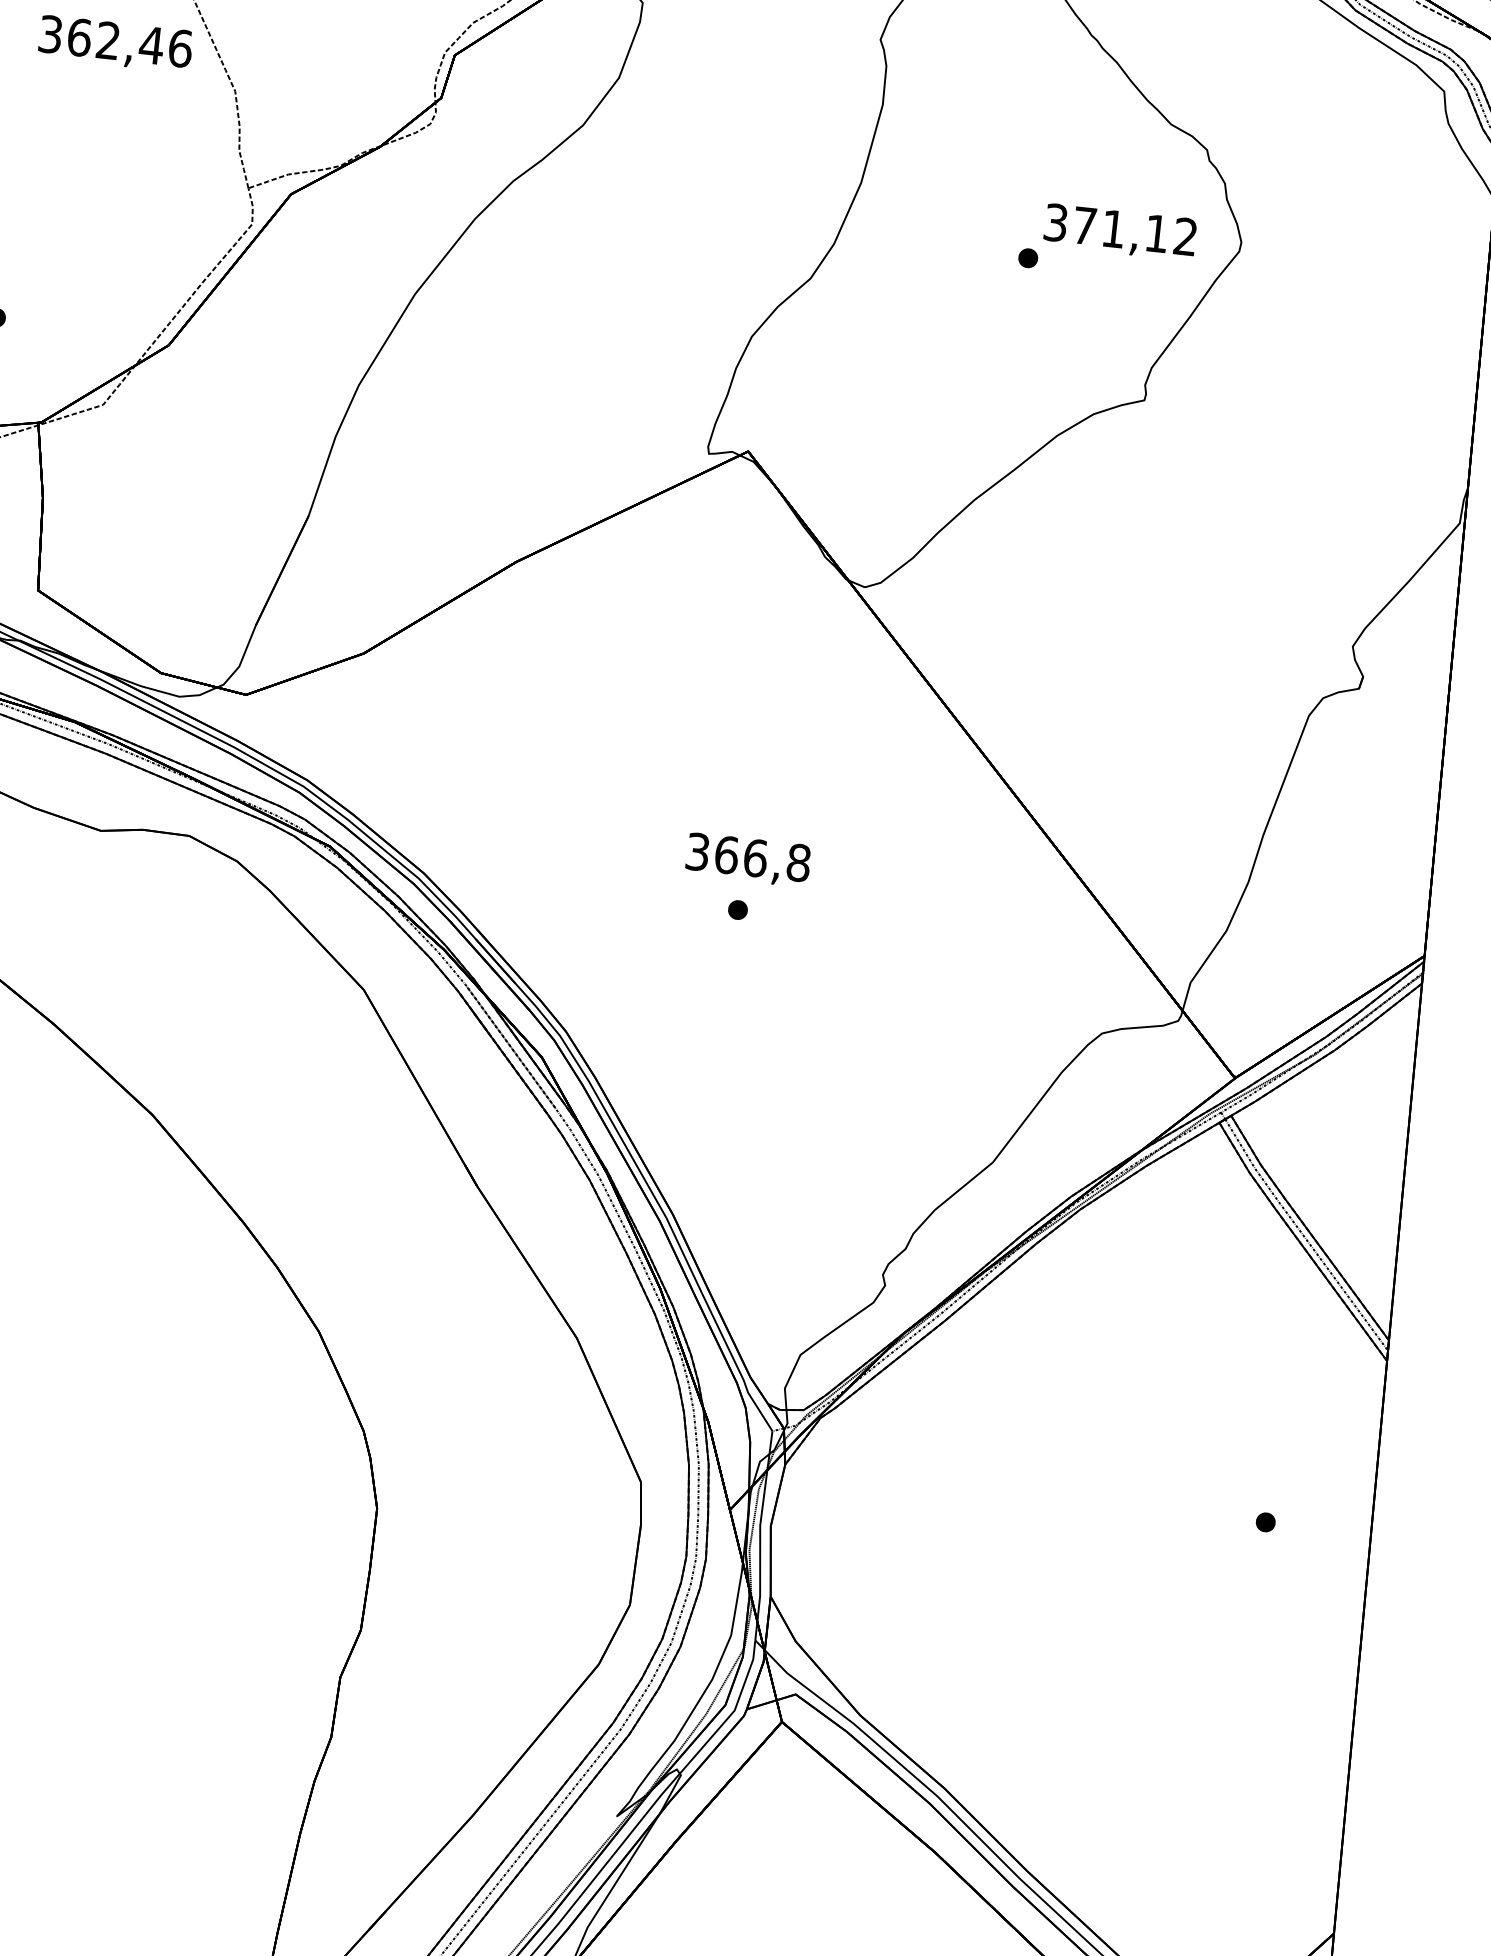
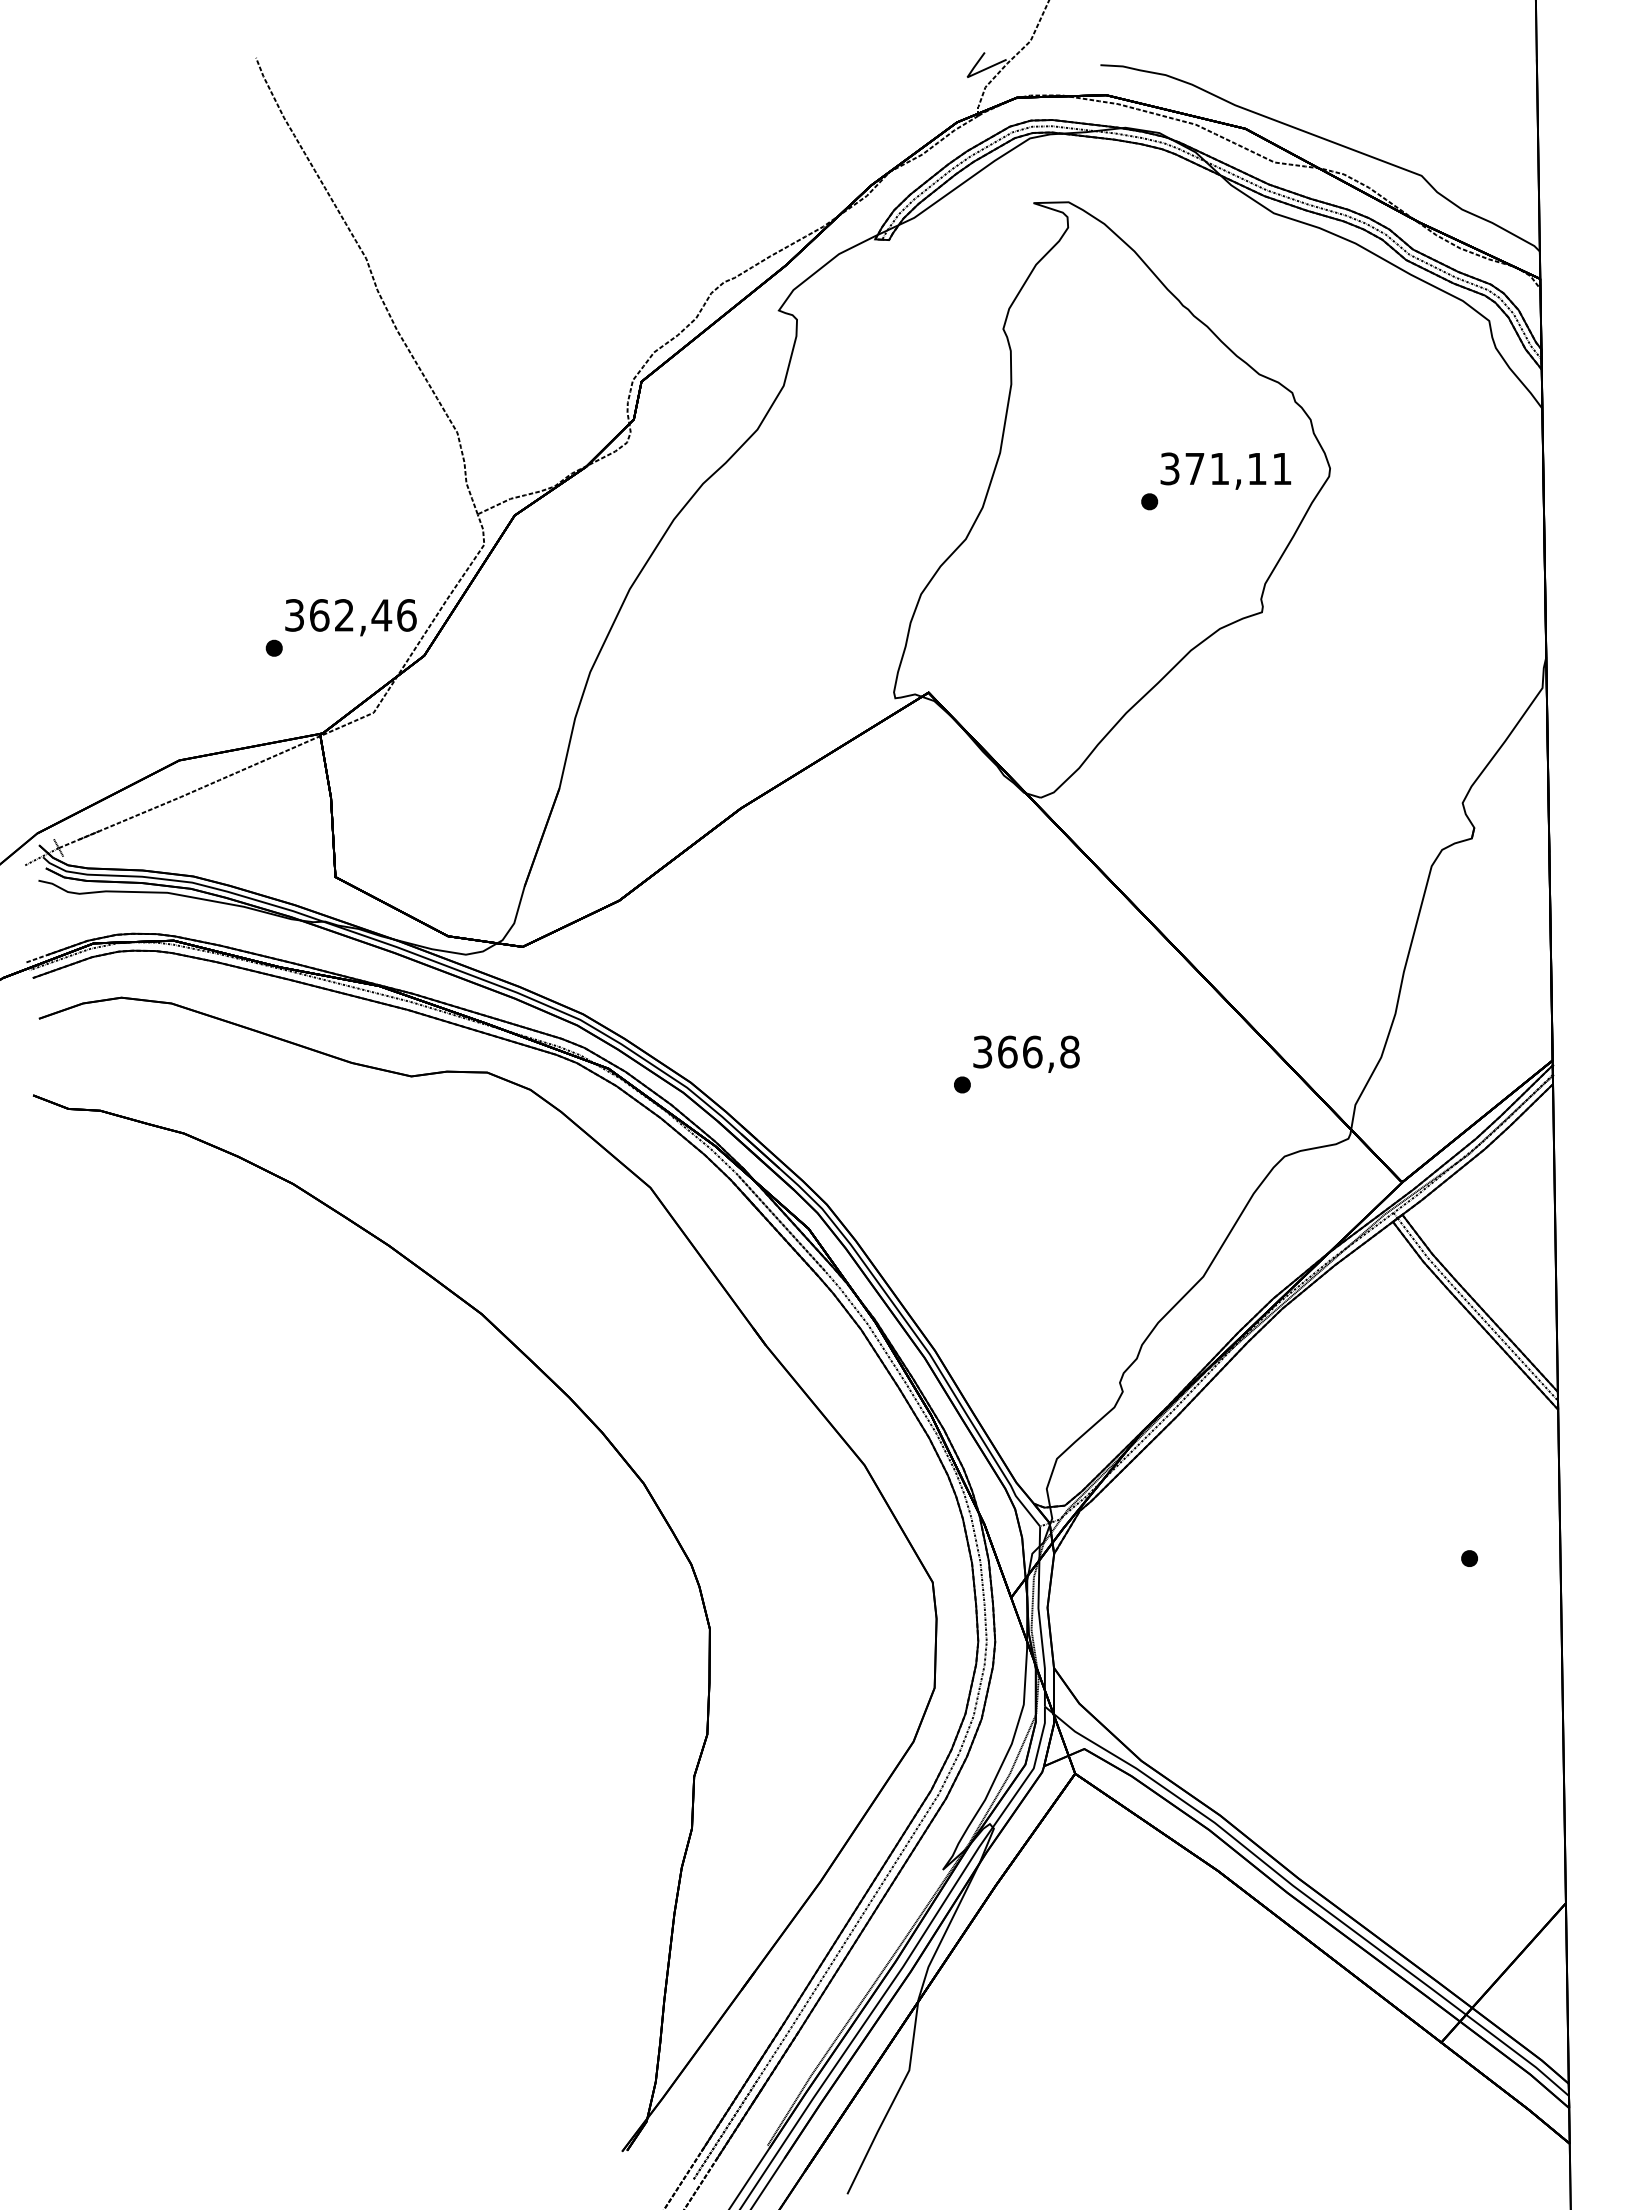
text: (115, 43) -> (350, 617), moved
text: (1185, 236) -> (1281, 468), 371,12 -> 371,11
text: (748, 859) -> (1026, 1053), moved

